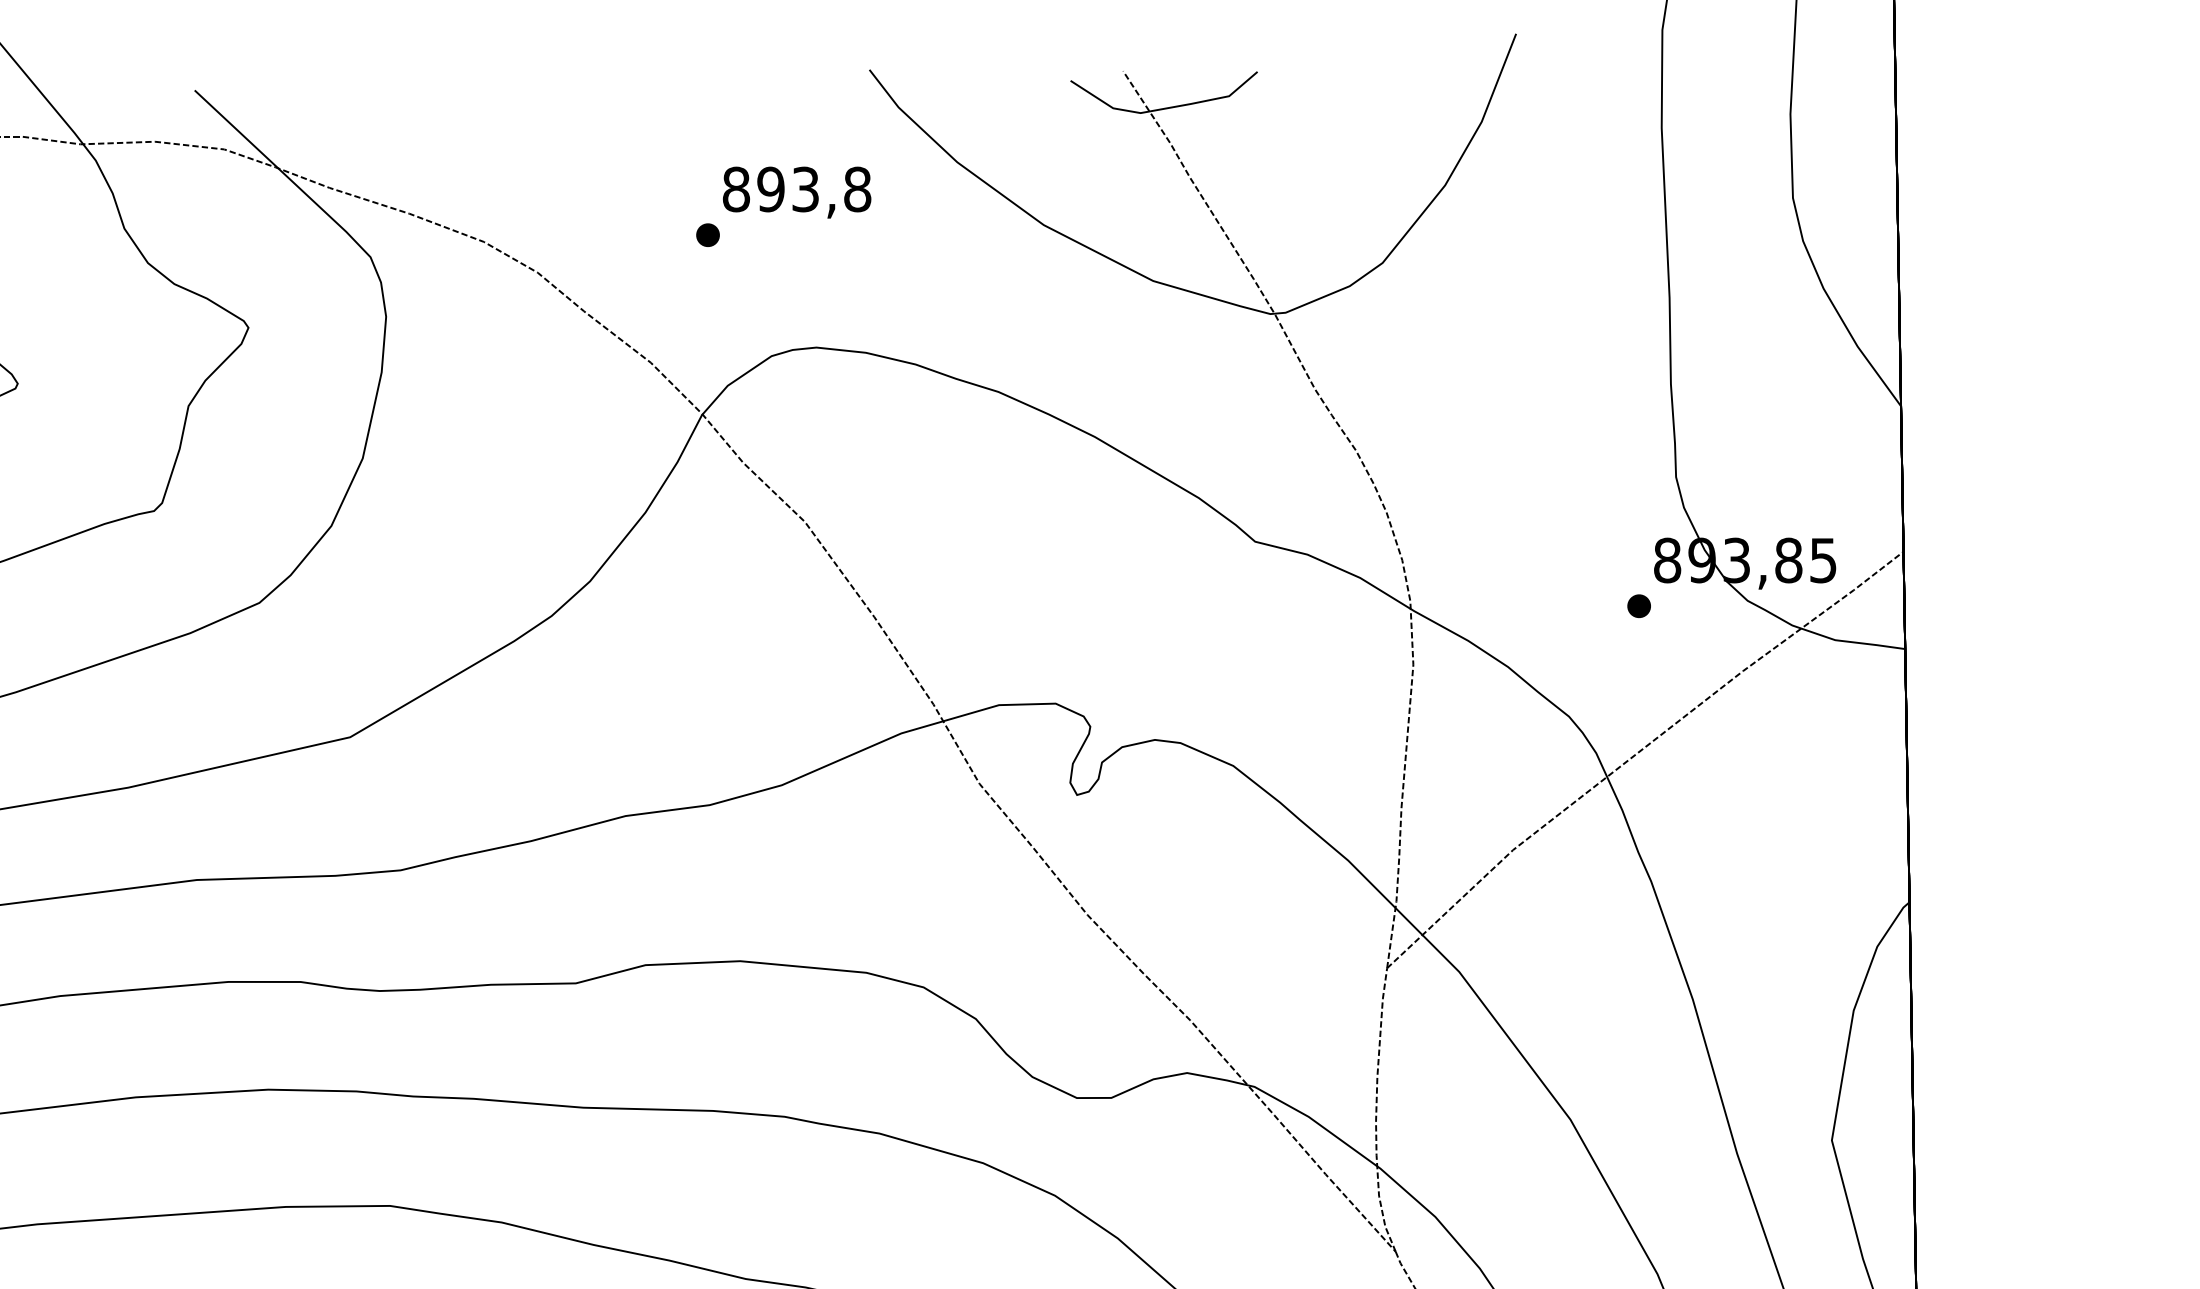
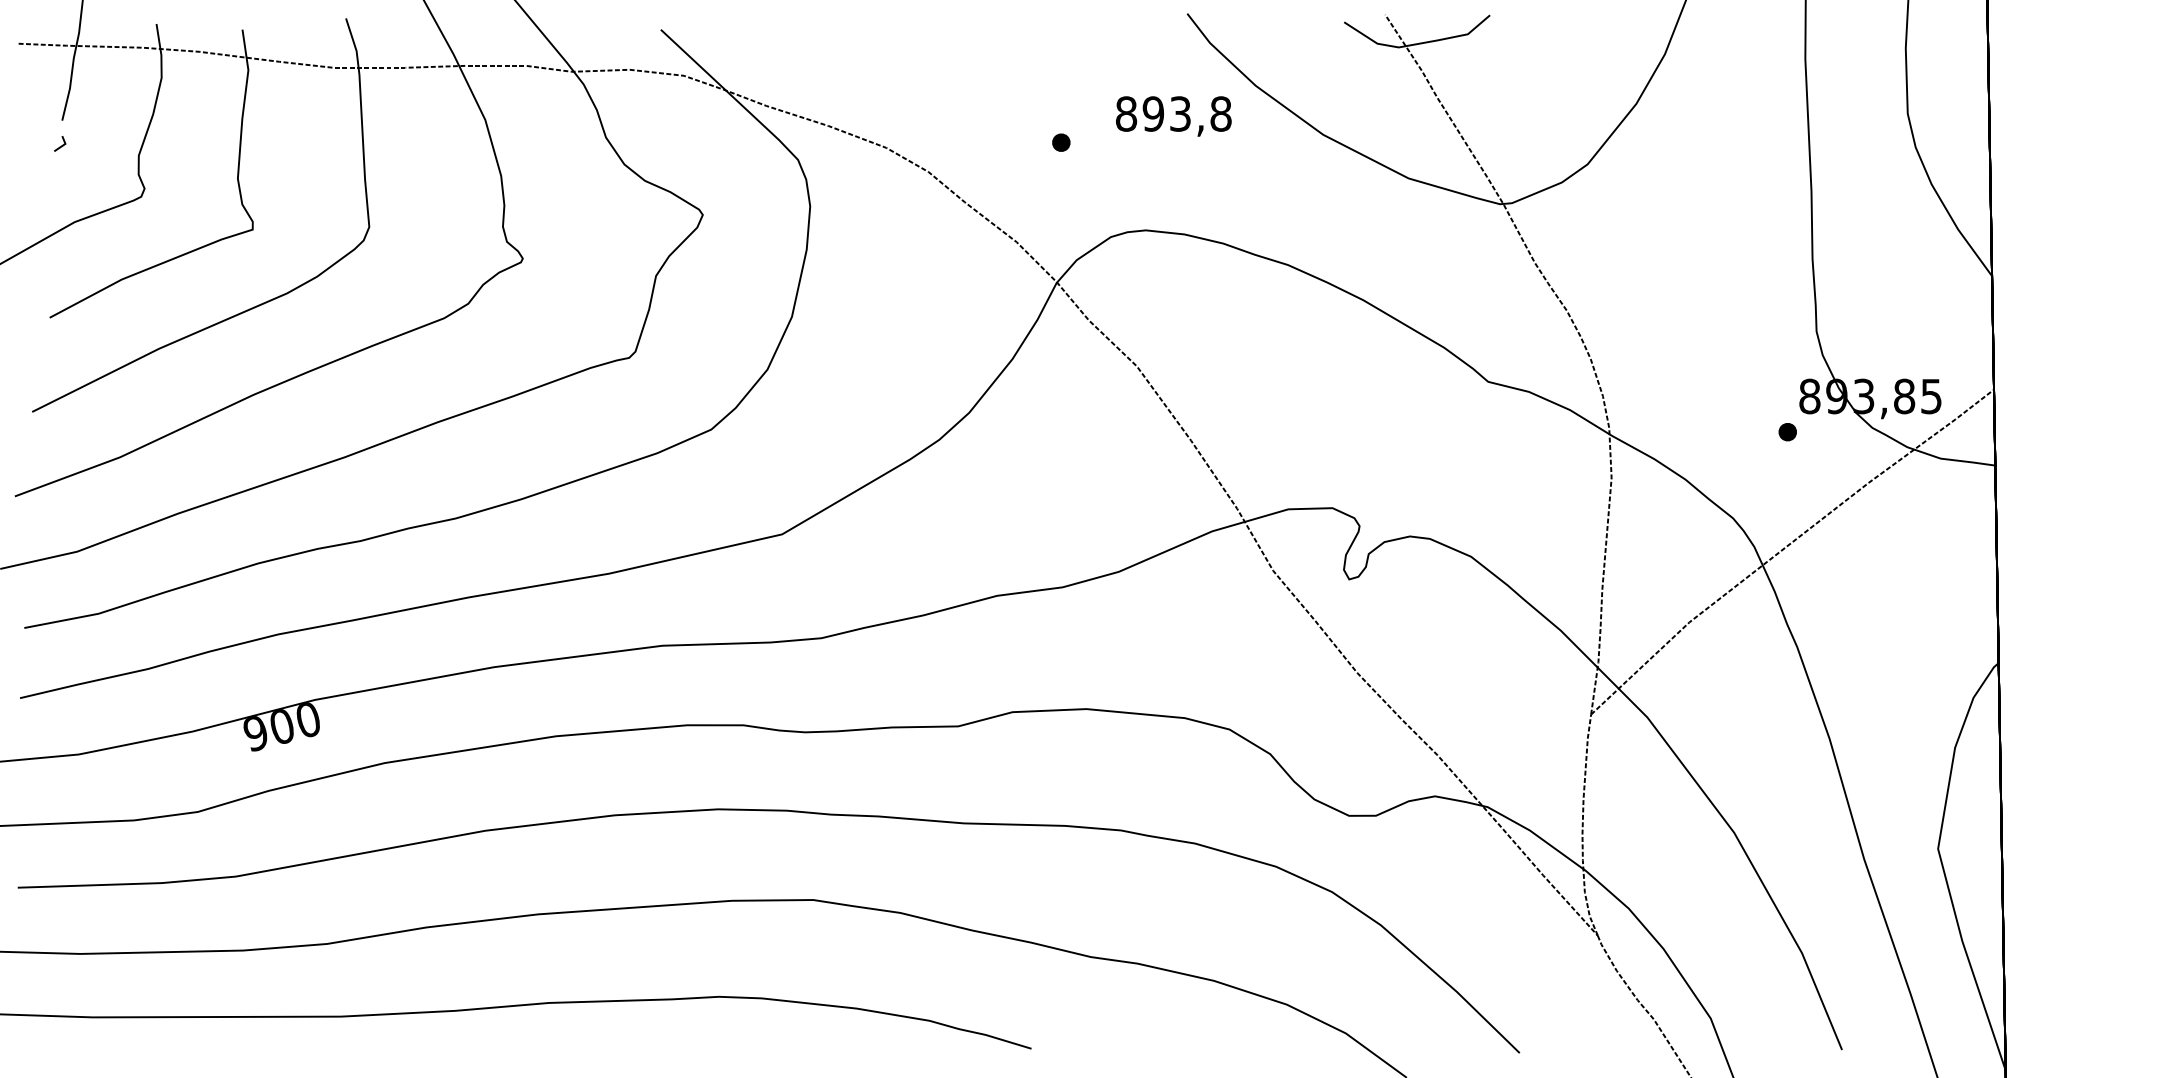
text: (796, 192) -> (1173, 116), moved

